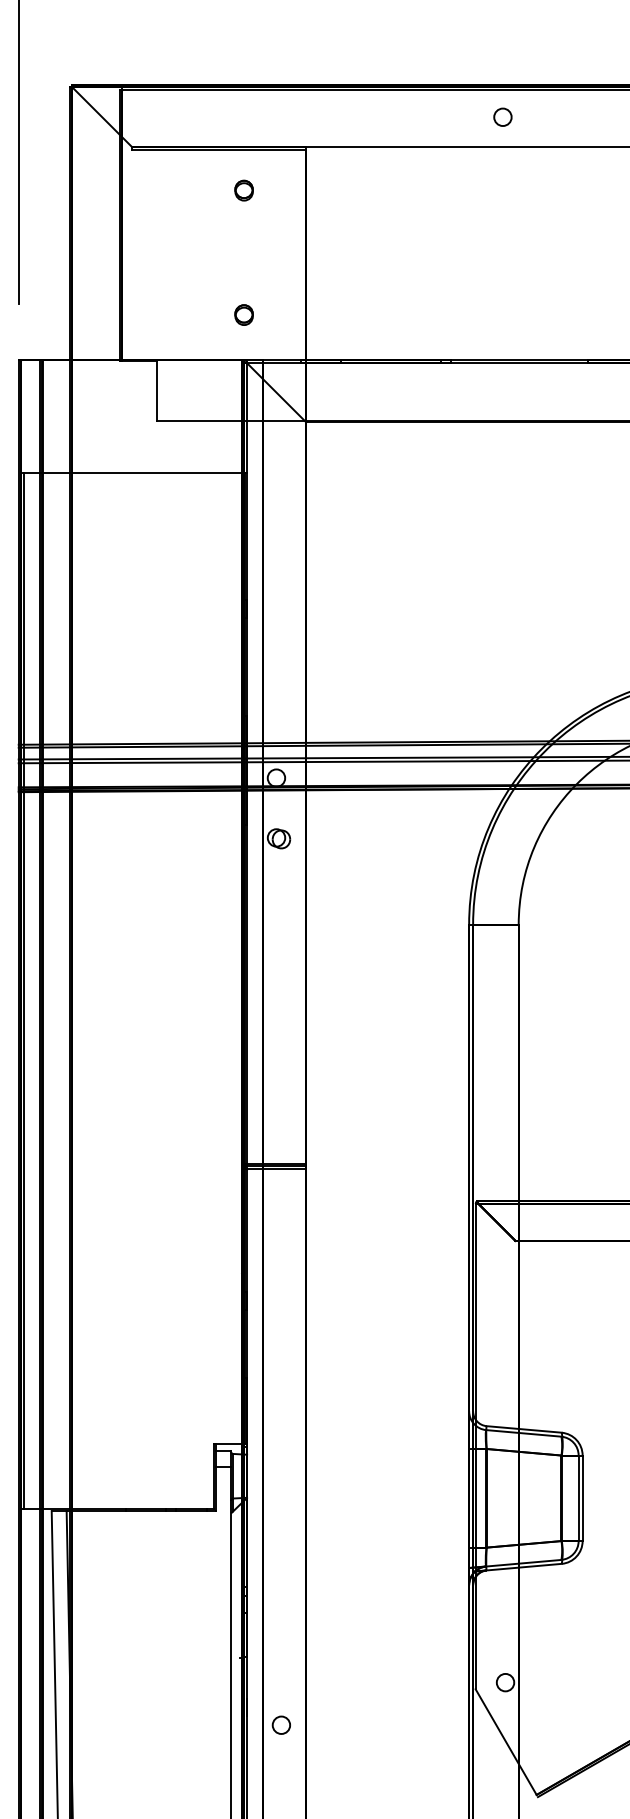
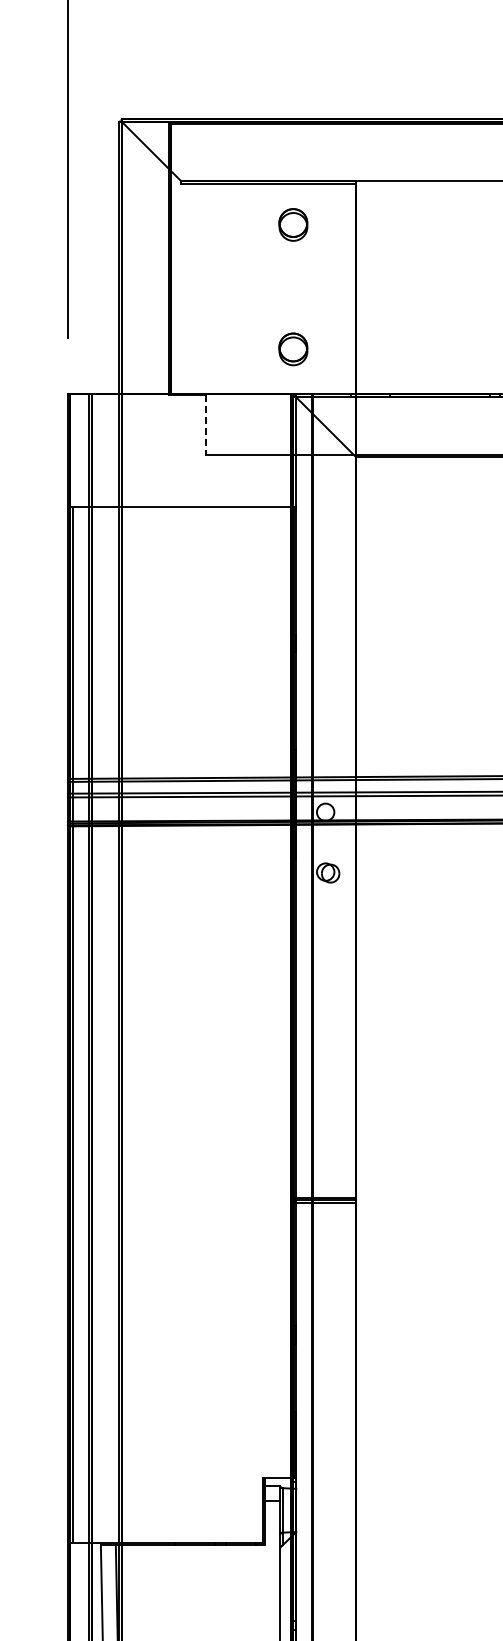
part: (243, 190) -> (292, 224), size x1.6
part: (243, 314) -> (292, 348), size x1.6
line: (156, 391) -> (205, 425), solid -> dashed

